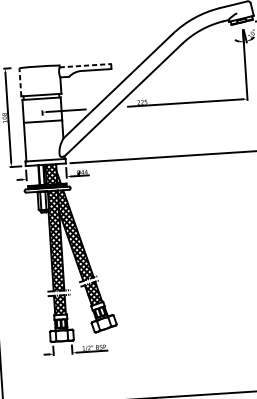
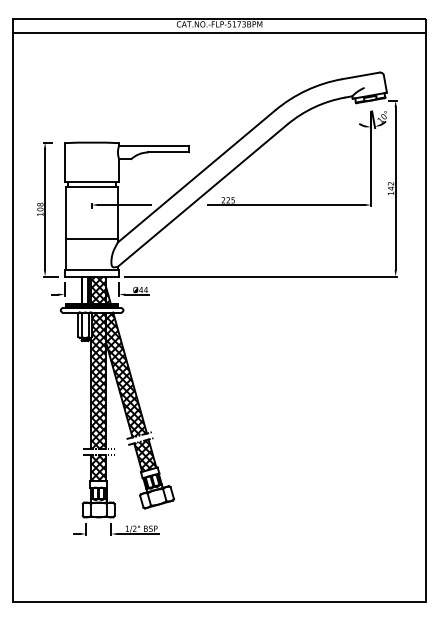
line: (84, 65) -> (153, 145), dashed -> solid
line: (20, 81) -> (64, 161), dashed -> solid
line: (42, 121) -> (91, 238), moved

